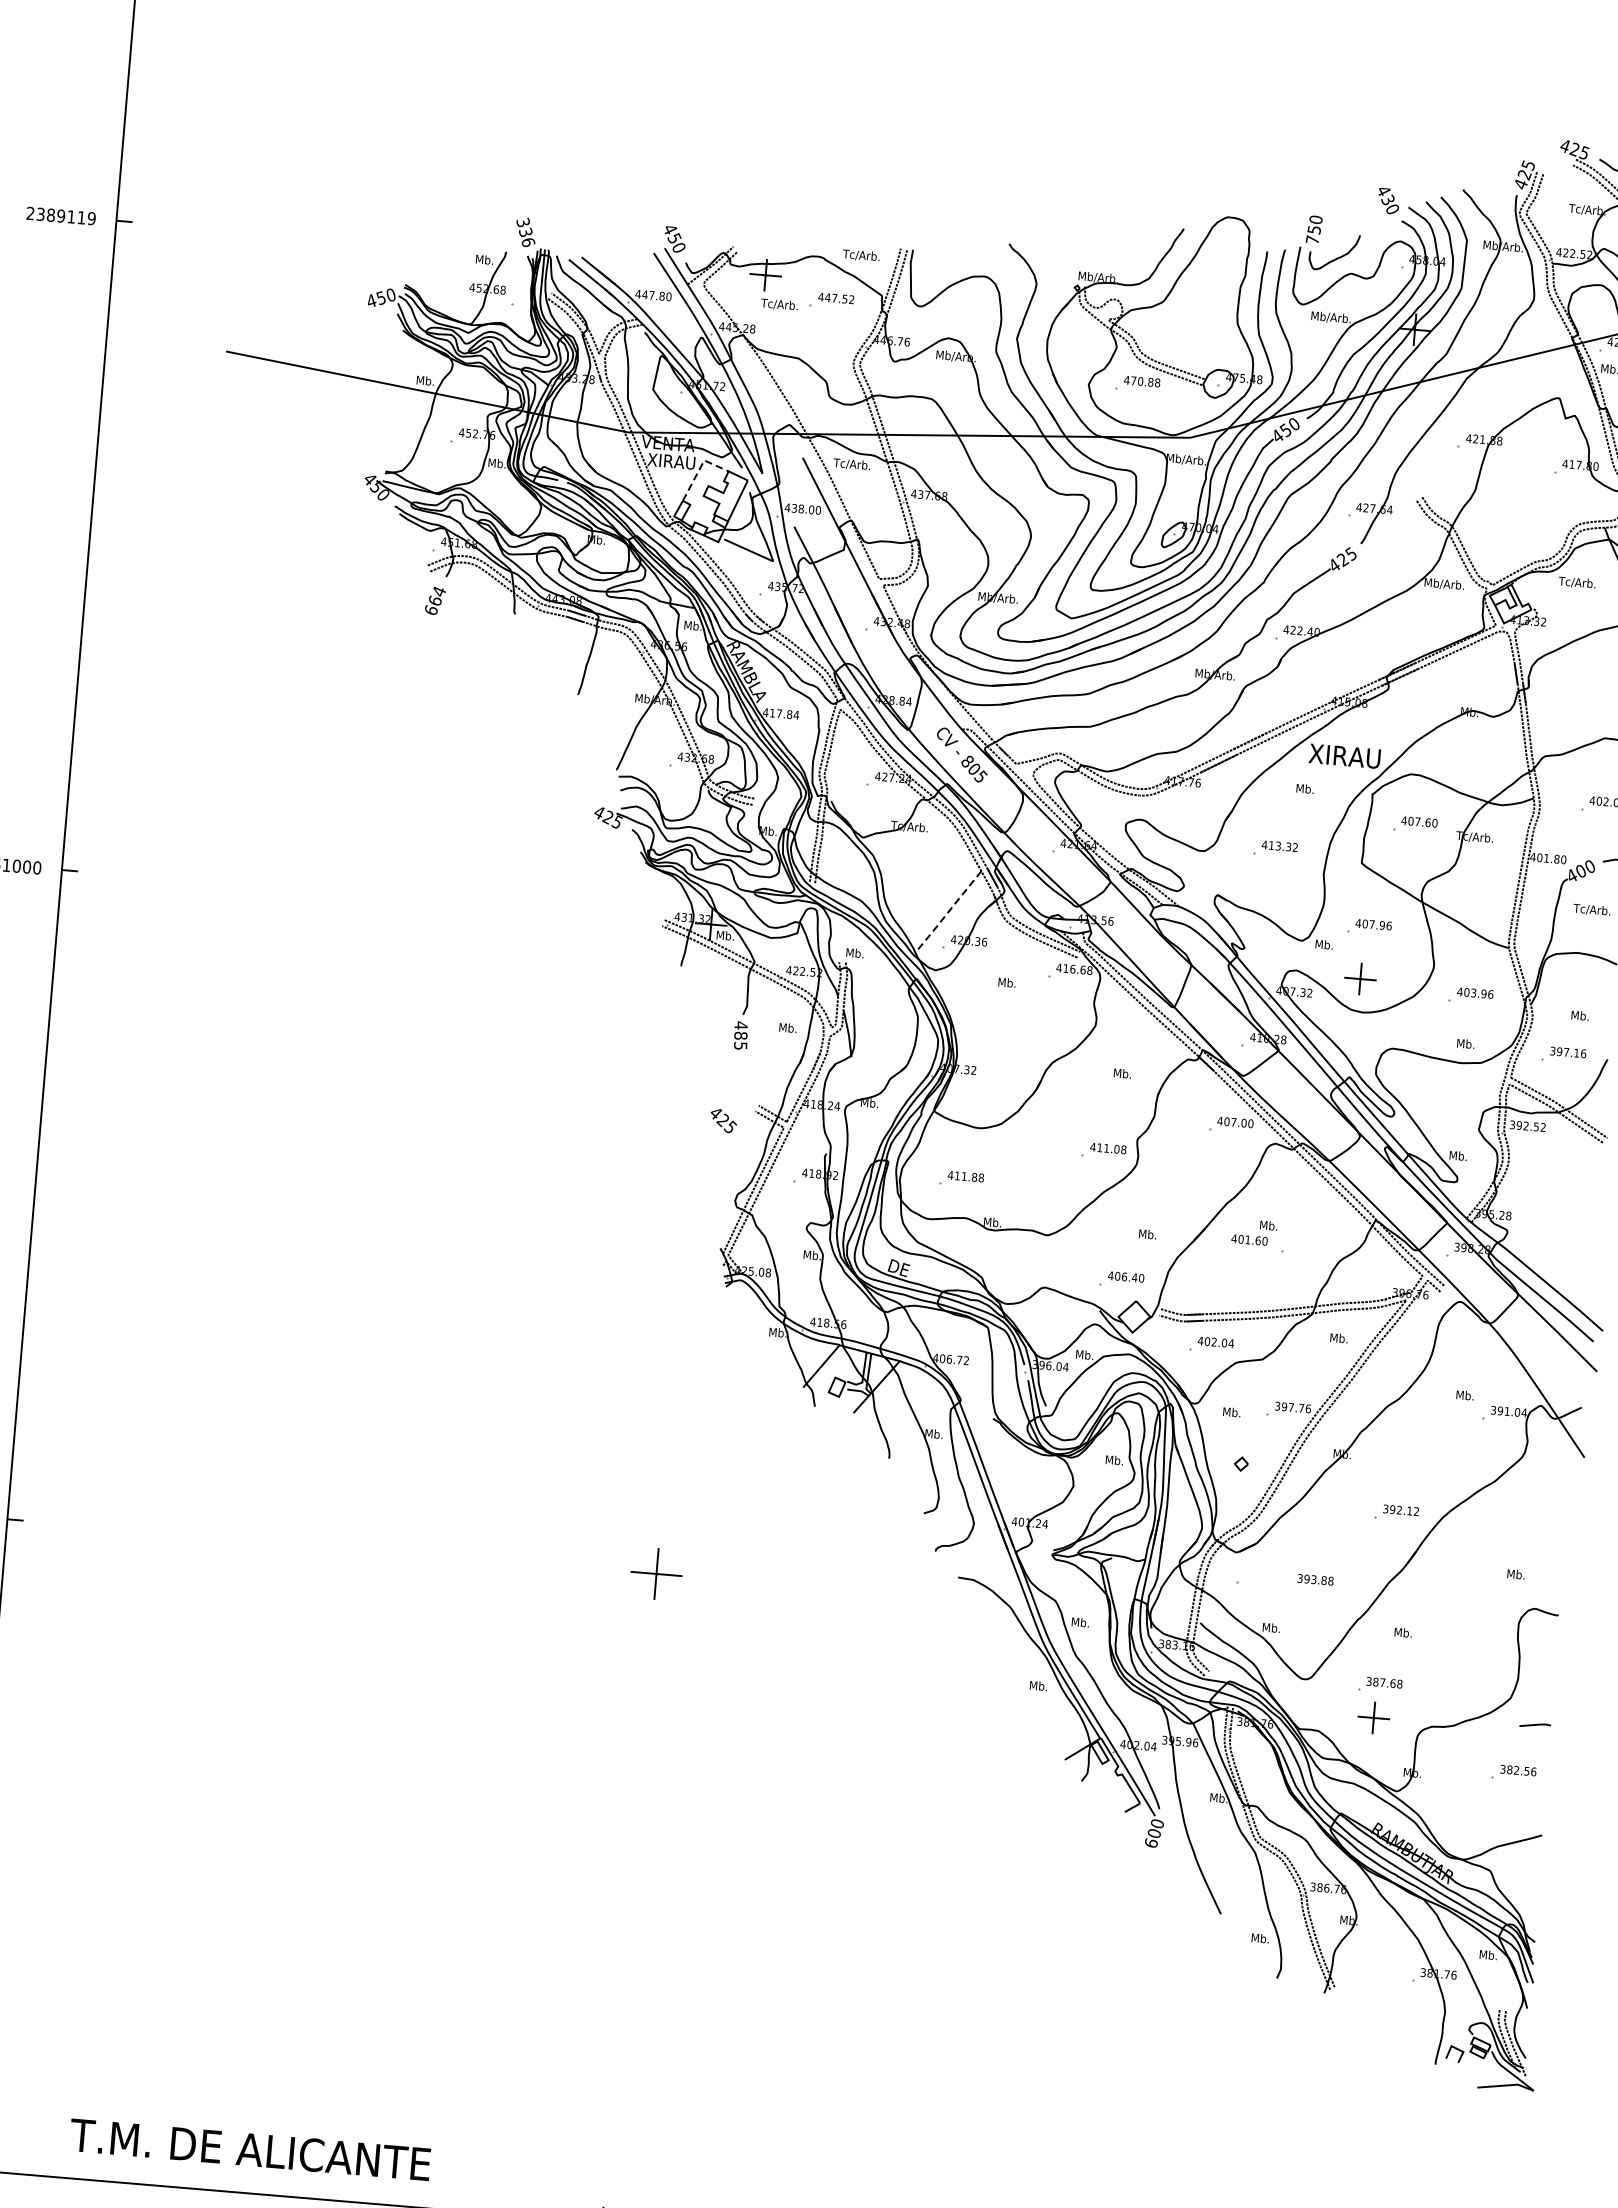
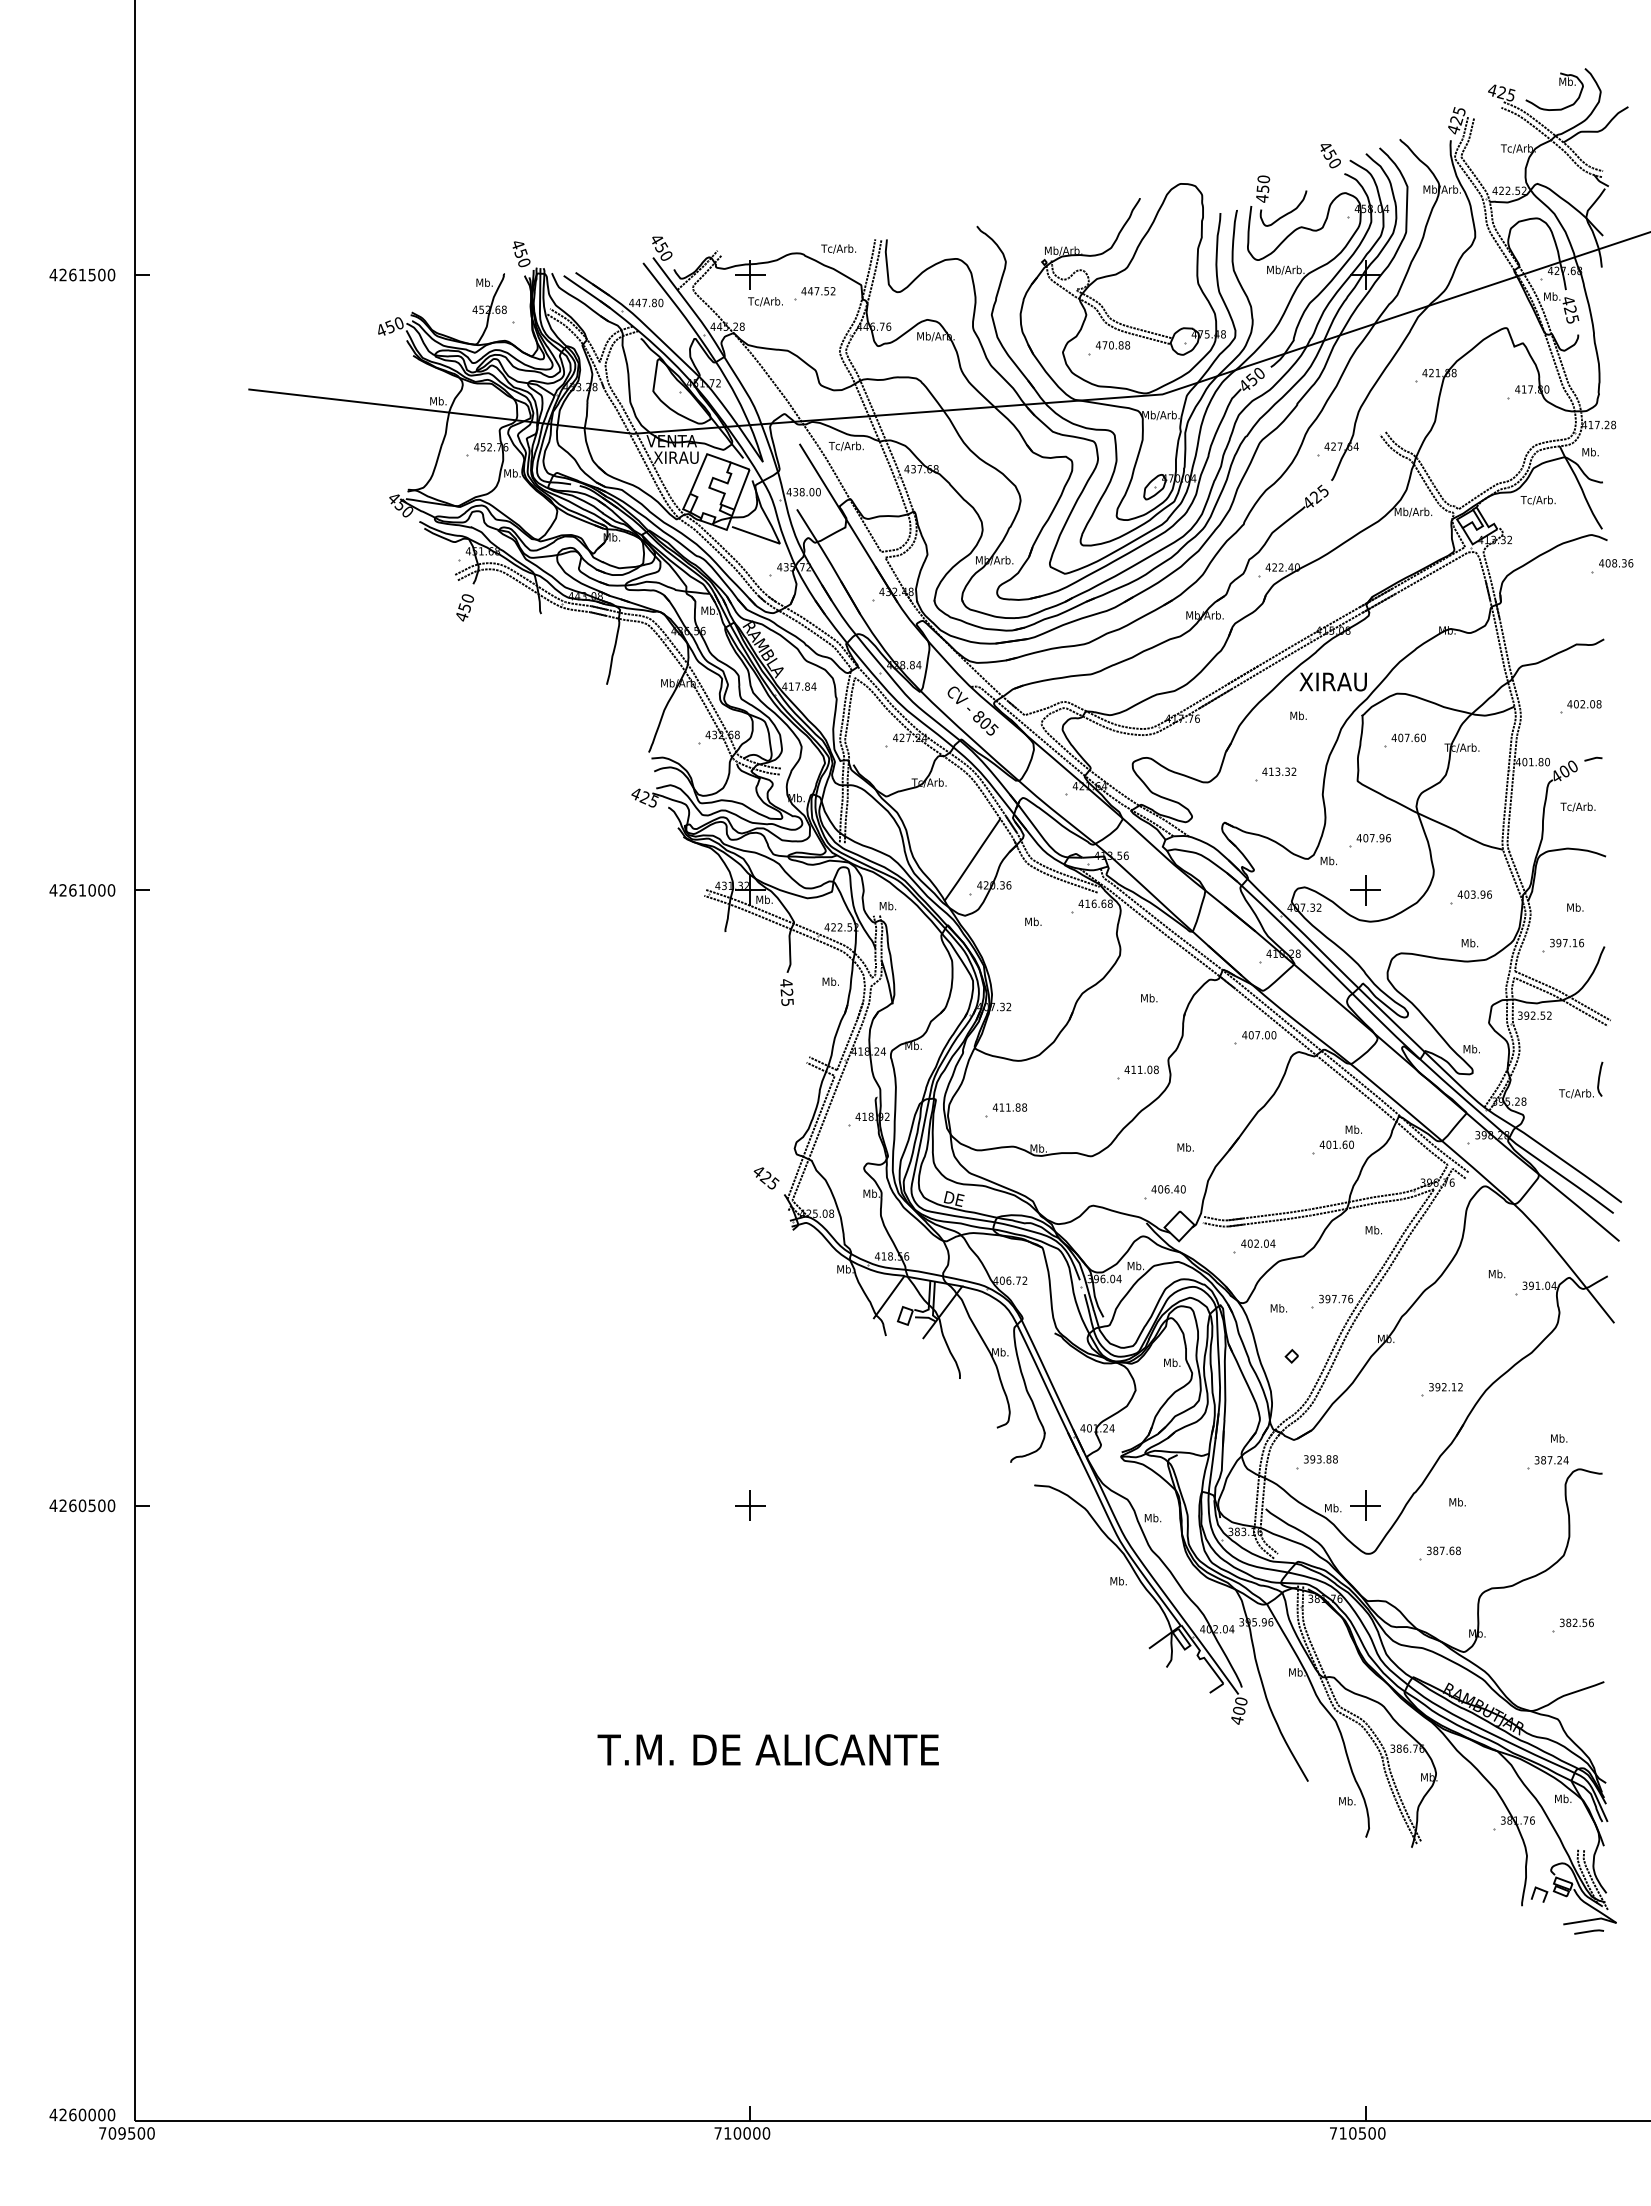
text: (1389, 200) -> (1331, 155), 430 -> 450
text: (60, 215) -> (81, 274), 2389119 -> 4261500
text: (525, 232) -> (520, 253), 336 -> 450
text: (1311, 239) -> (1261, 198), 750 -> 450
line: (700, 467) -> (704, 461), dashed -> solid
text: (435, 600) -> (465, 607), 664 -> 450
line: (948, 912) -> (972, 860), dashed -> solid
text: (740, 1035) -> (786, 992), 485 -> 425
text: (723, 1121) -> (766, 1178), moved
part: (1567, 1207) -> (1578, 1089), added
text: (1254, 1231) -> (1340, 1136), moved
part: (656, 1573) -> (750, 1505), size x0.62
text: (1315, 1579) -> (1320, 1459), moved
part: (1501, 1598) -> (1547, 1462), added
part: (1373, 1717) -> (1365, 1505), moved
line: (1535, 1724) -> (1589, 1931), moved
text: (1151, 1843) -> (1237, 1720), 600 -> 400
text: (249, 2149) -> (767, 1749), moved

